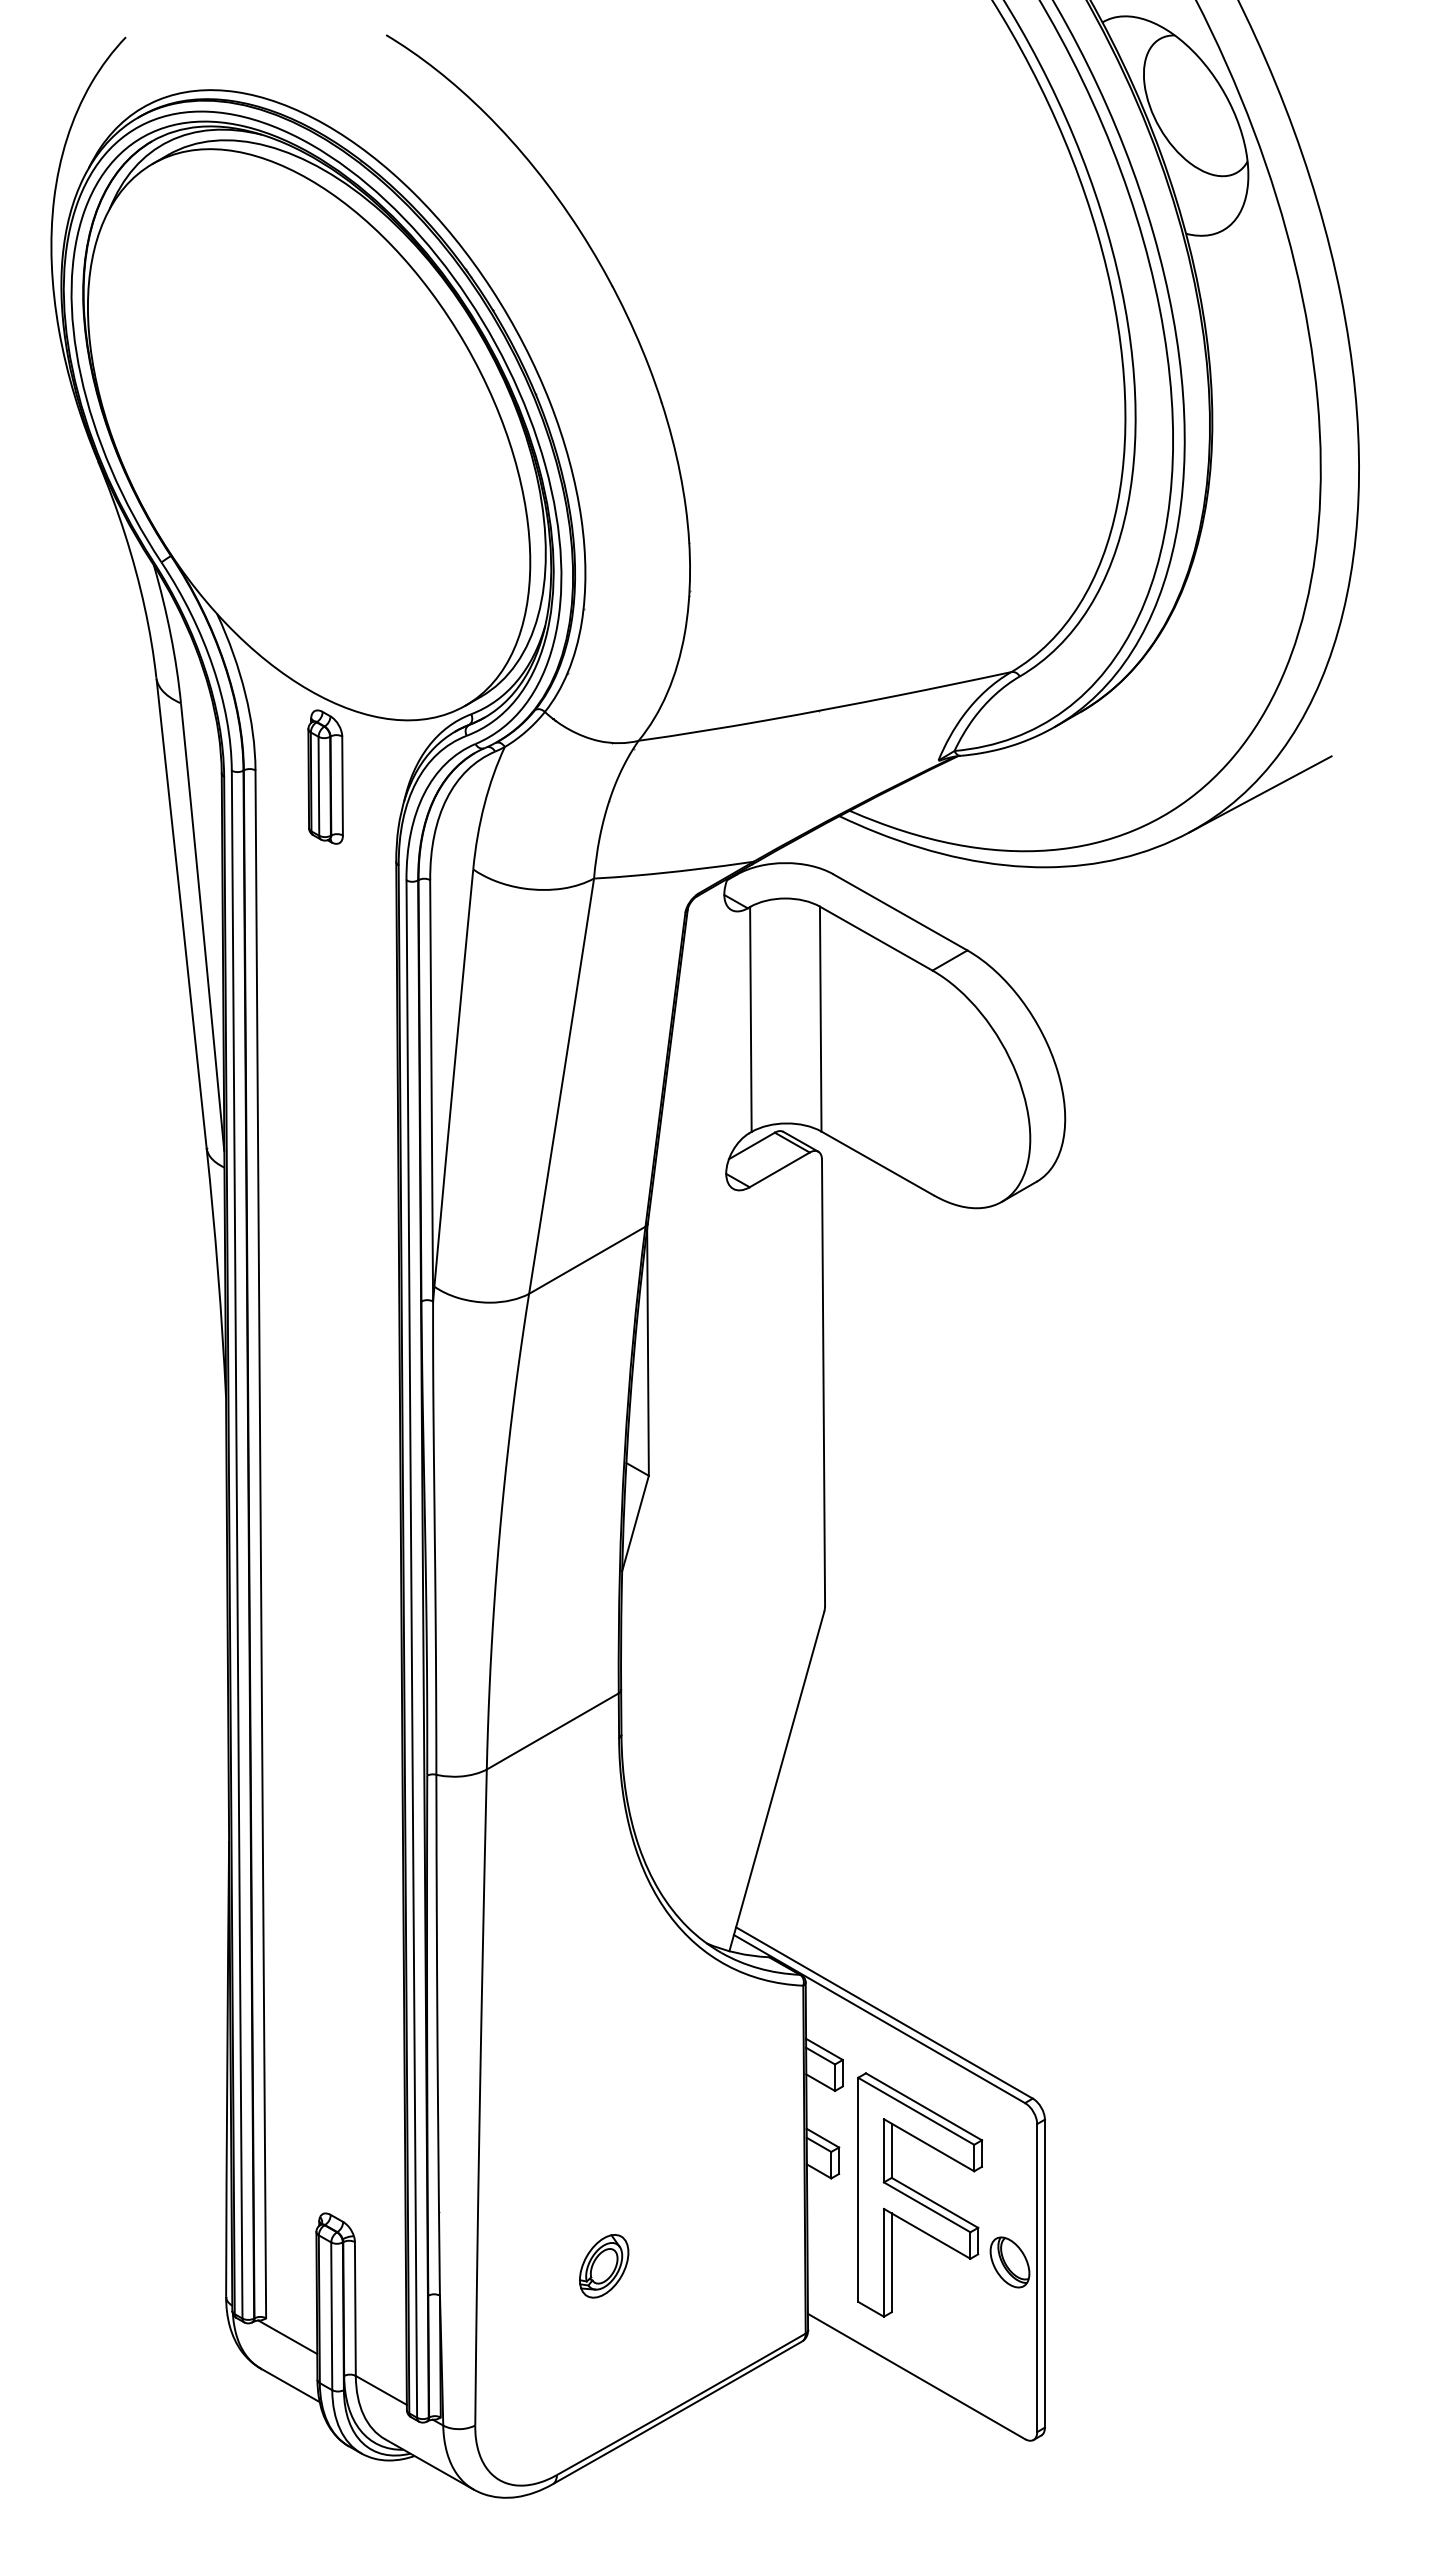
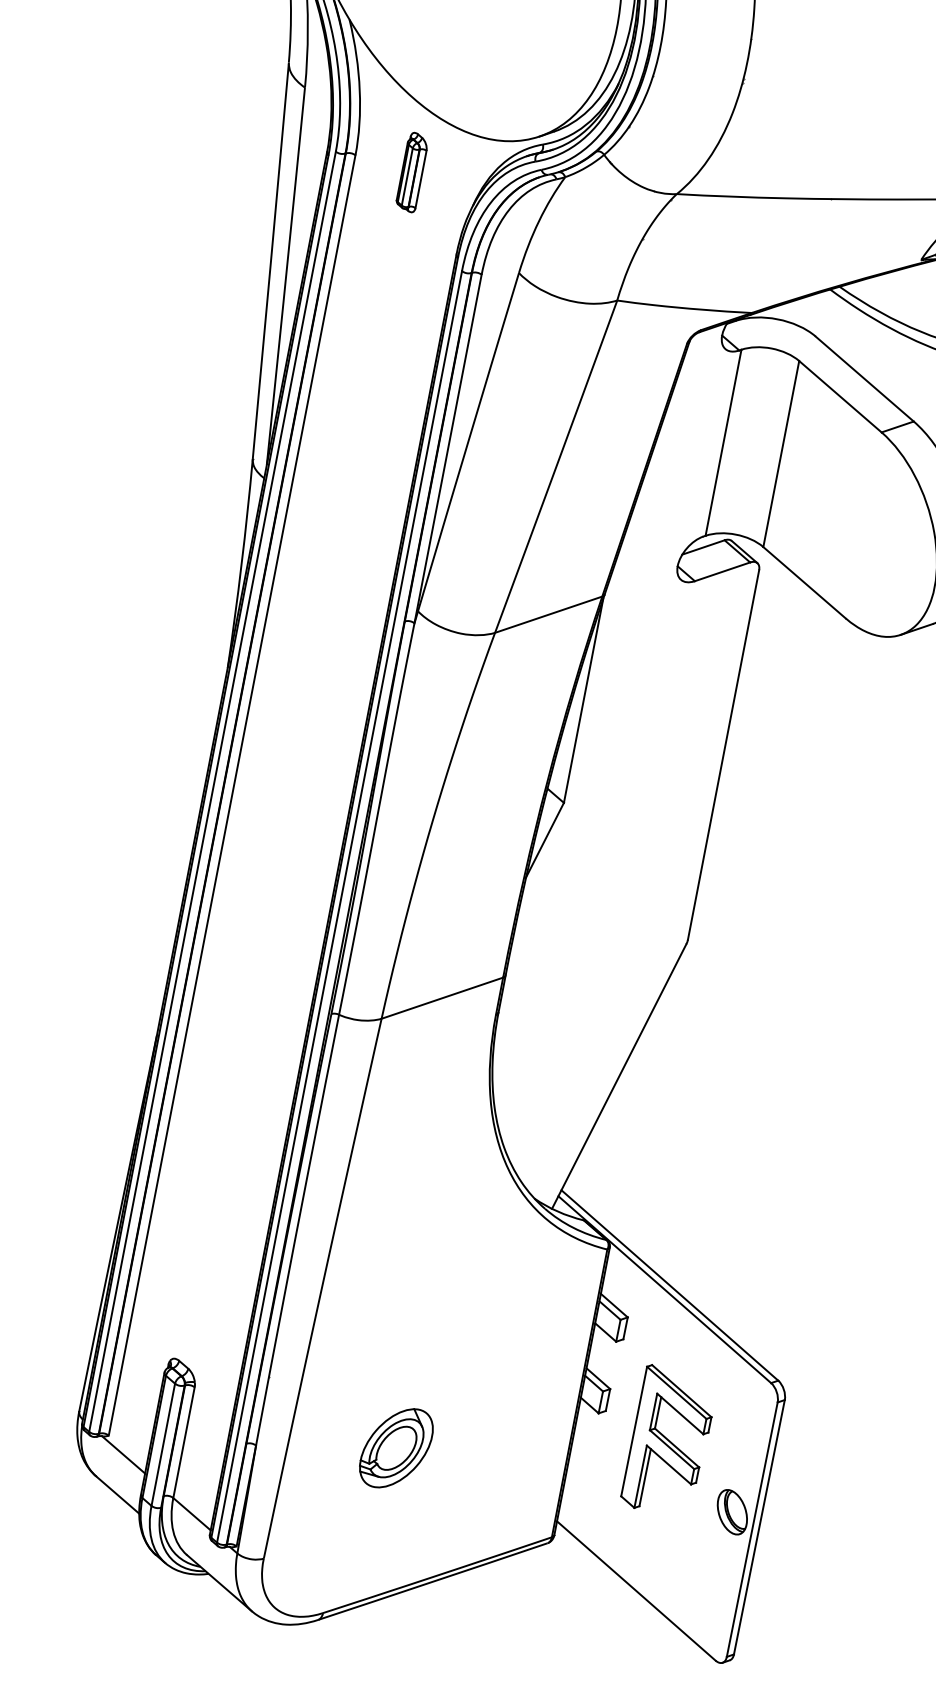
part: (325, 776) -> (412, 171), size x0.7
part: (920, 2194) -> (669, 1441), size x0.7
part: (604, 2266) -> (396, 1448), size x1.6

